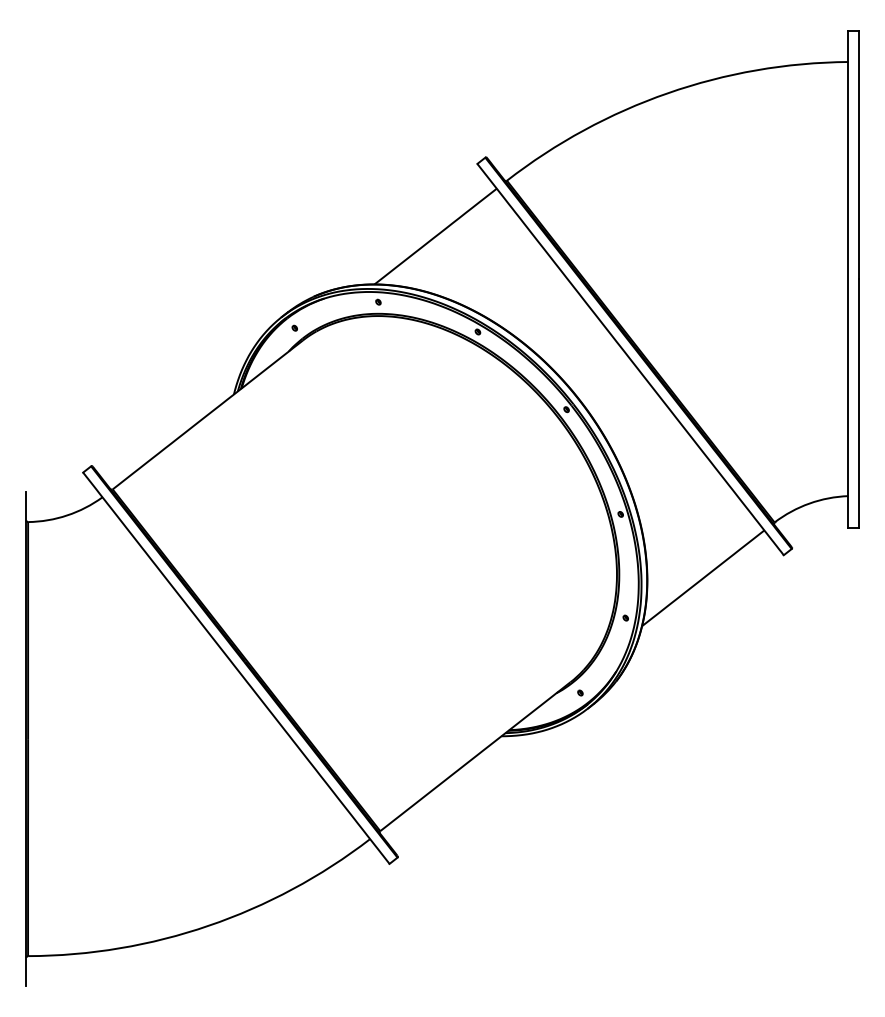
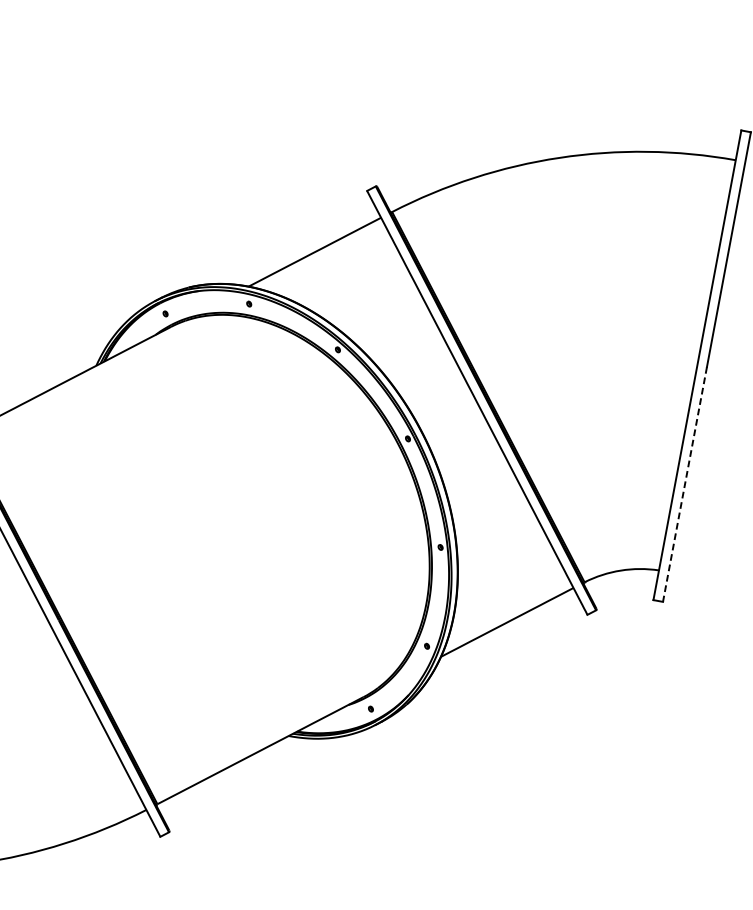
line: (858, 403) -> (684, 484), solid -> dashed

